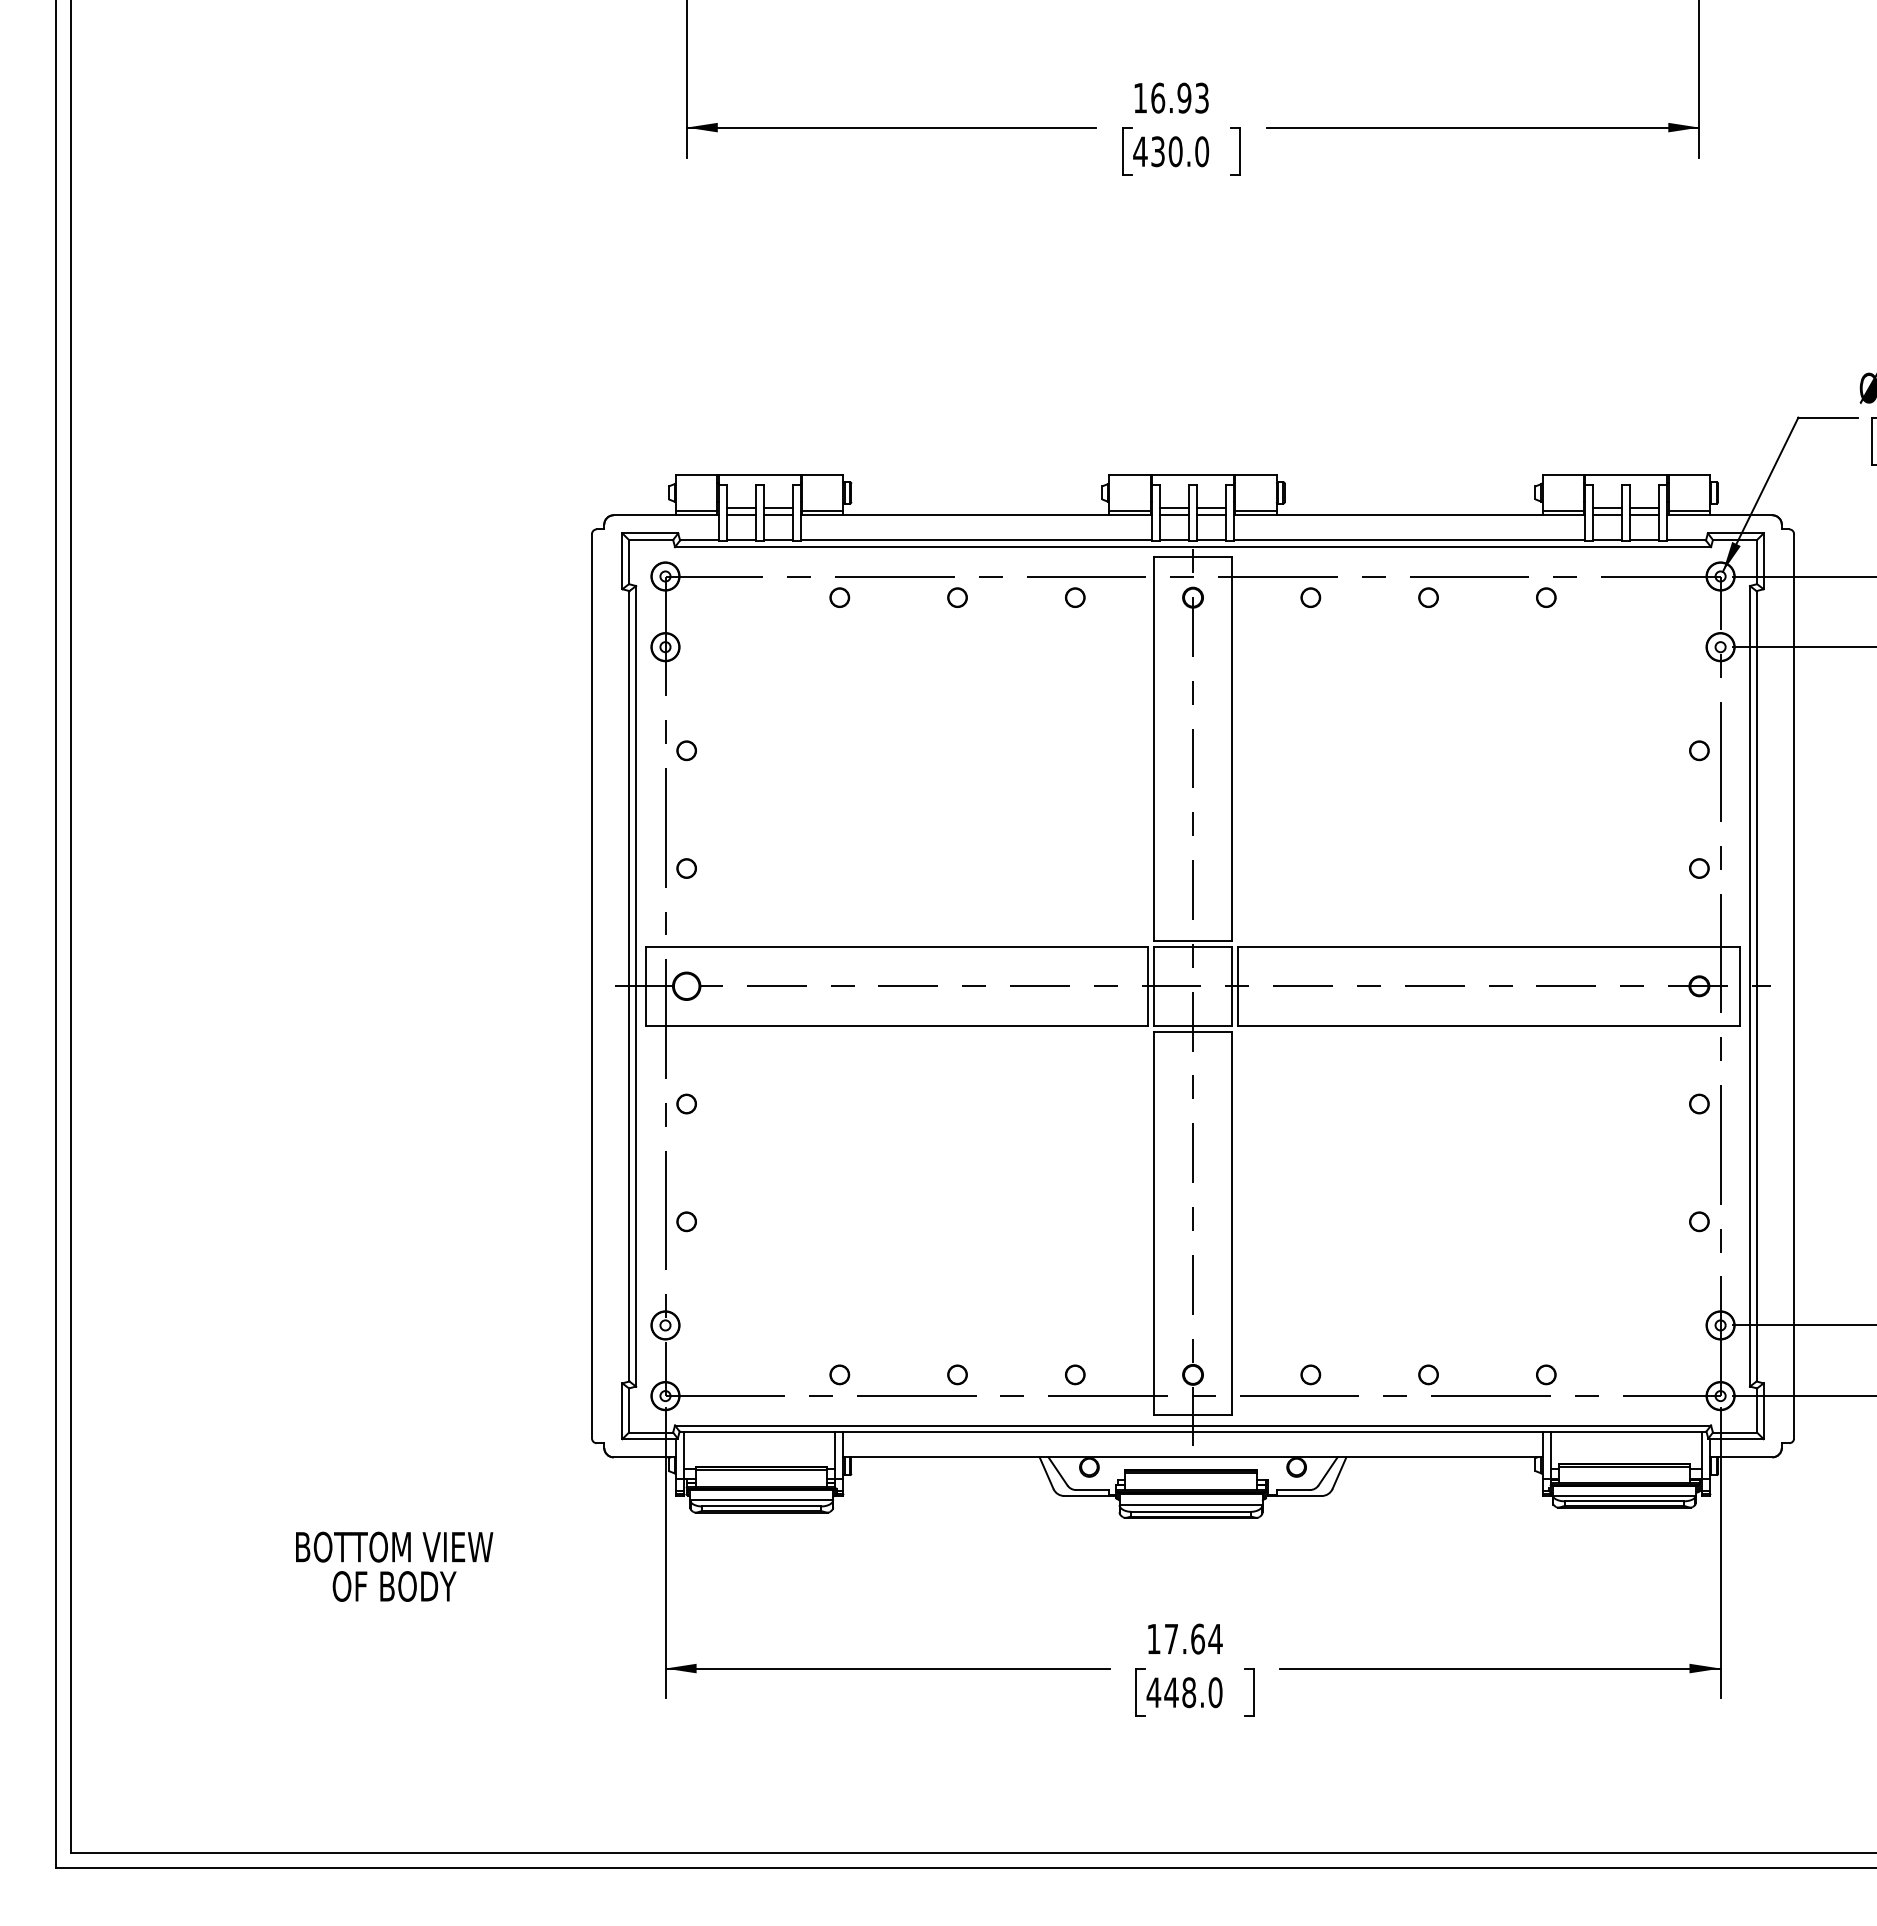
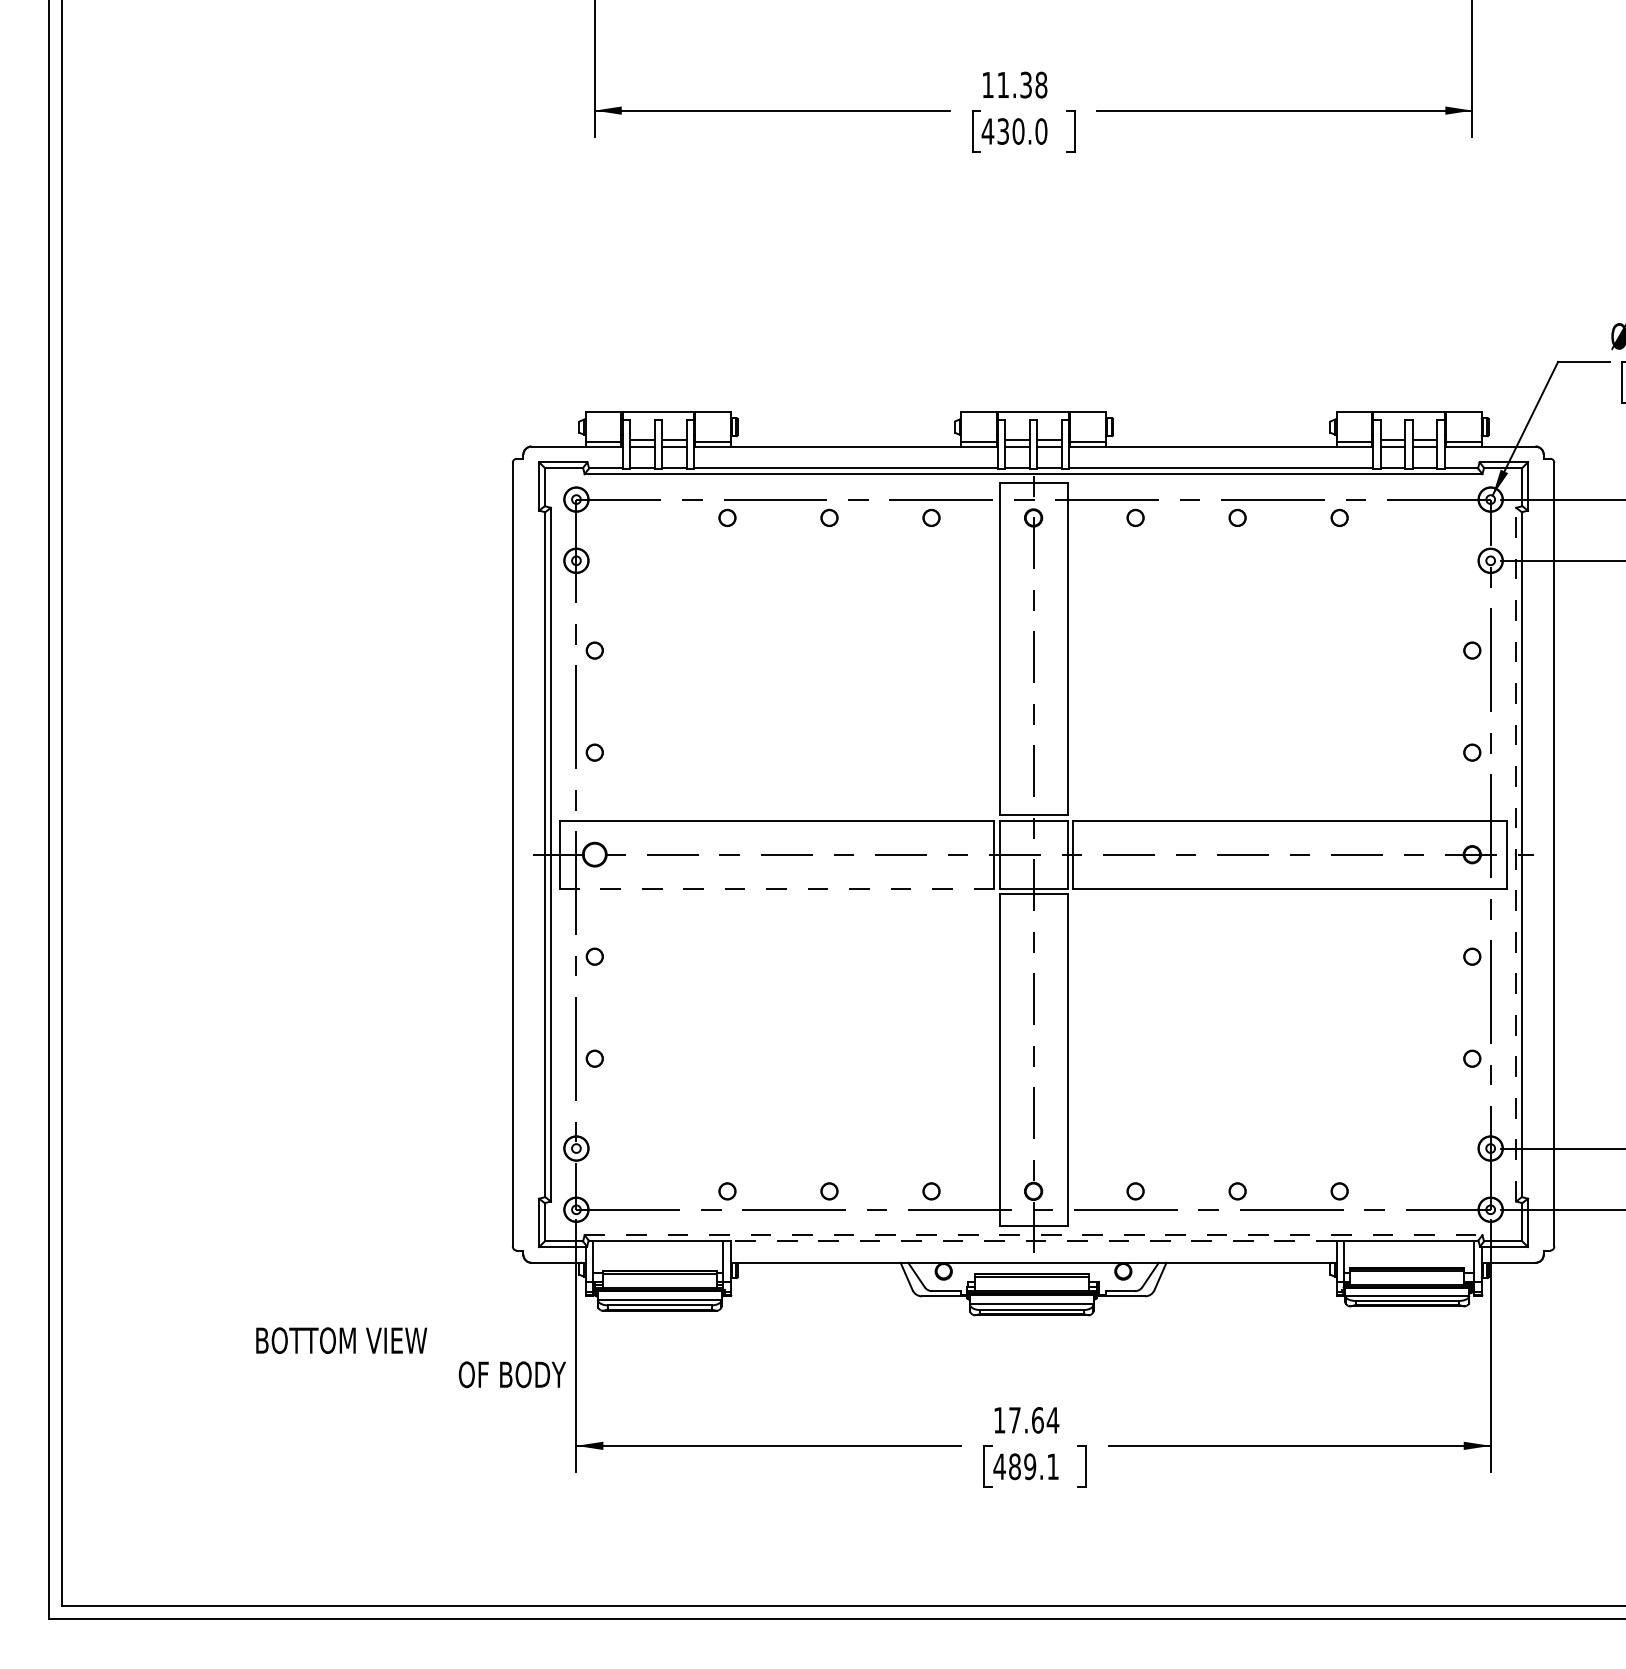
text: (1179, 97) -> (1021, 84), 16.93 -> 11.38
line: (1750, 985) -> (1516, 853), solid -> dashed
line: (897, 1025) -> (777, 888), solid -> dashed
line: (1193, 1425) -> (1033, 1235), solid -> dashed
line: (1193, 1432) -> (1033, 1241), solid -> dashed
text: (394, 1586) -> (512, 1374), moved
text: (1193, 1692) -> (1033, 1466), 448.0 -> 489.1

